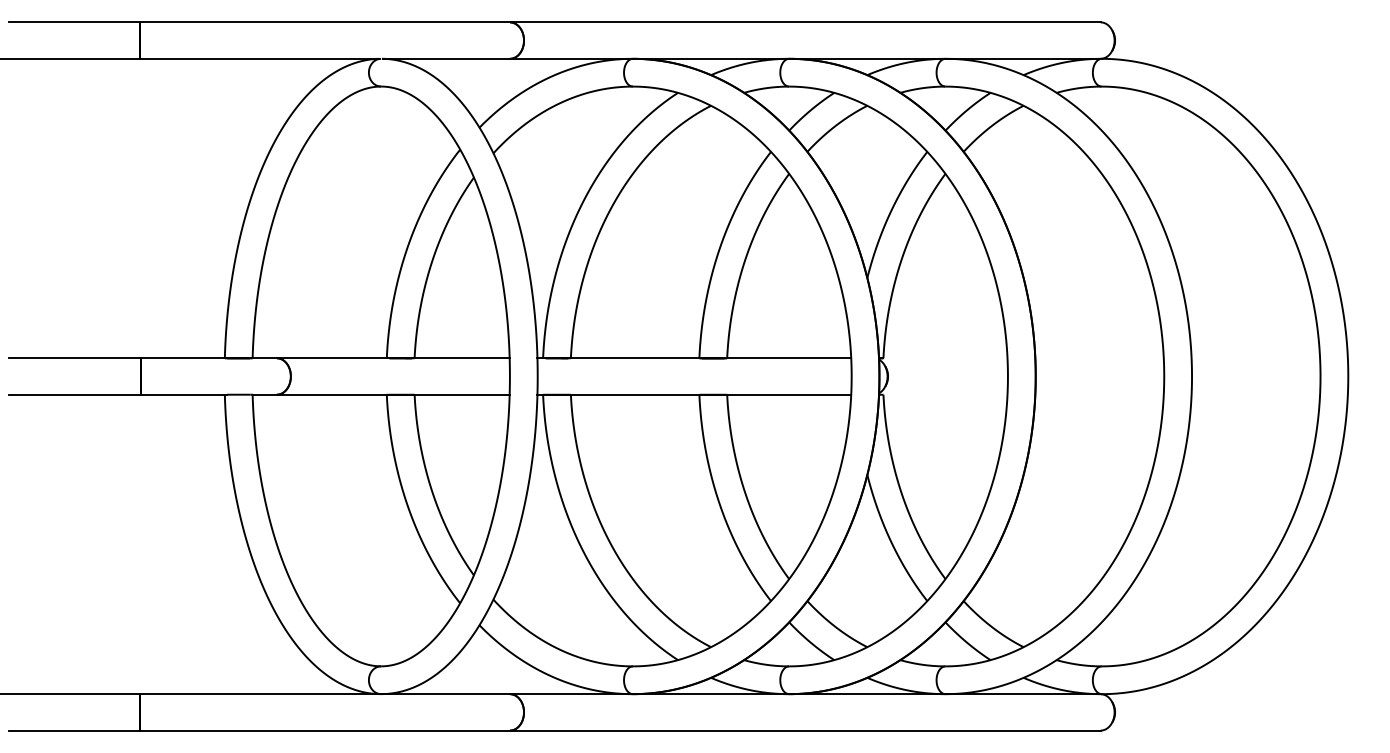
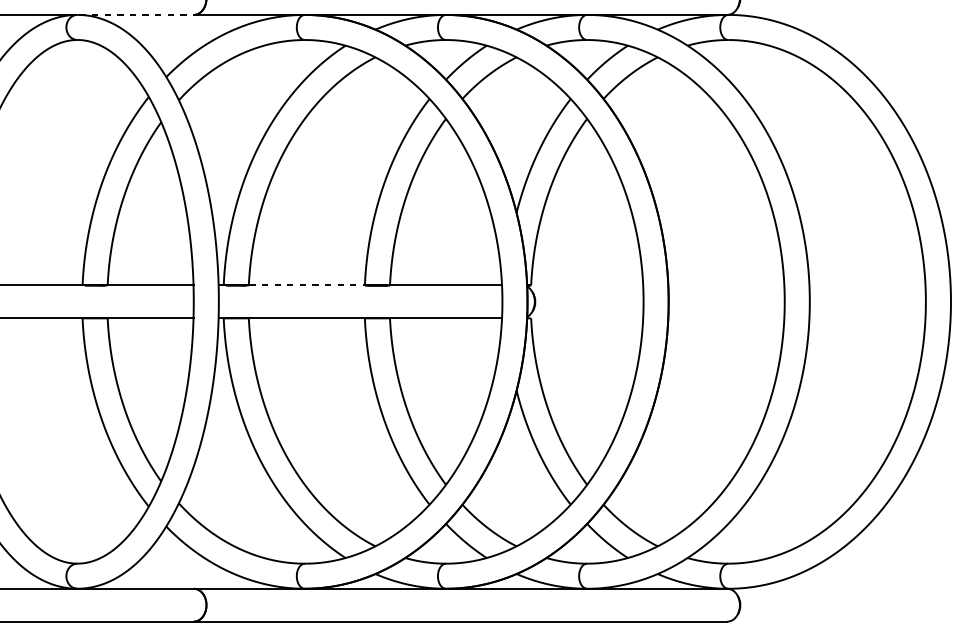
line: (447, 58) -> (137, 14), solid -> dashed
line: (637, 358) -> (308, 285), solid -> dashed

